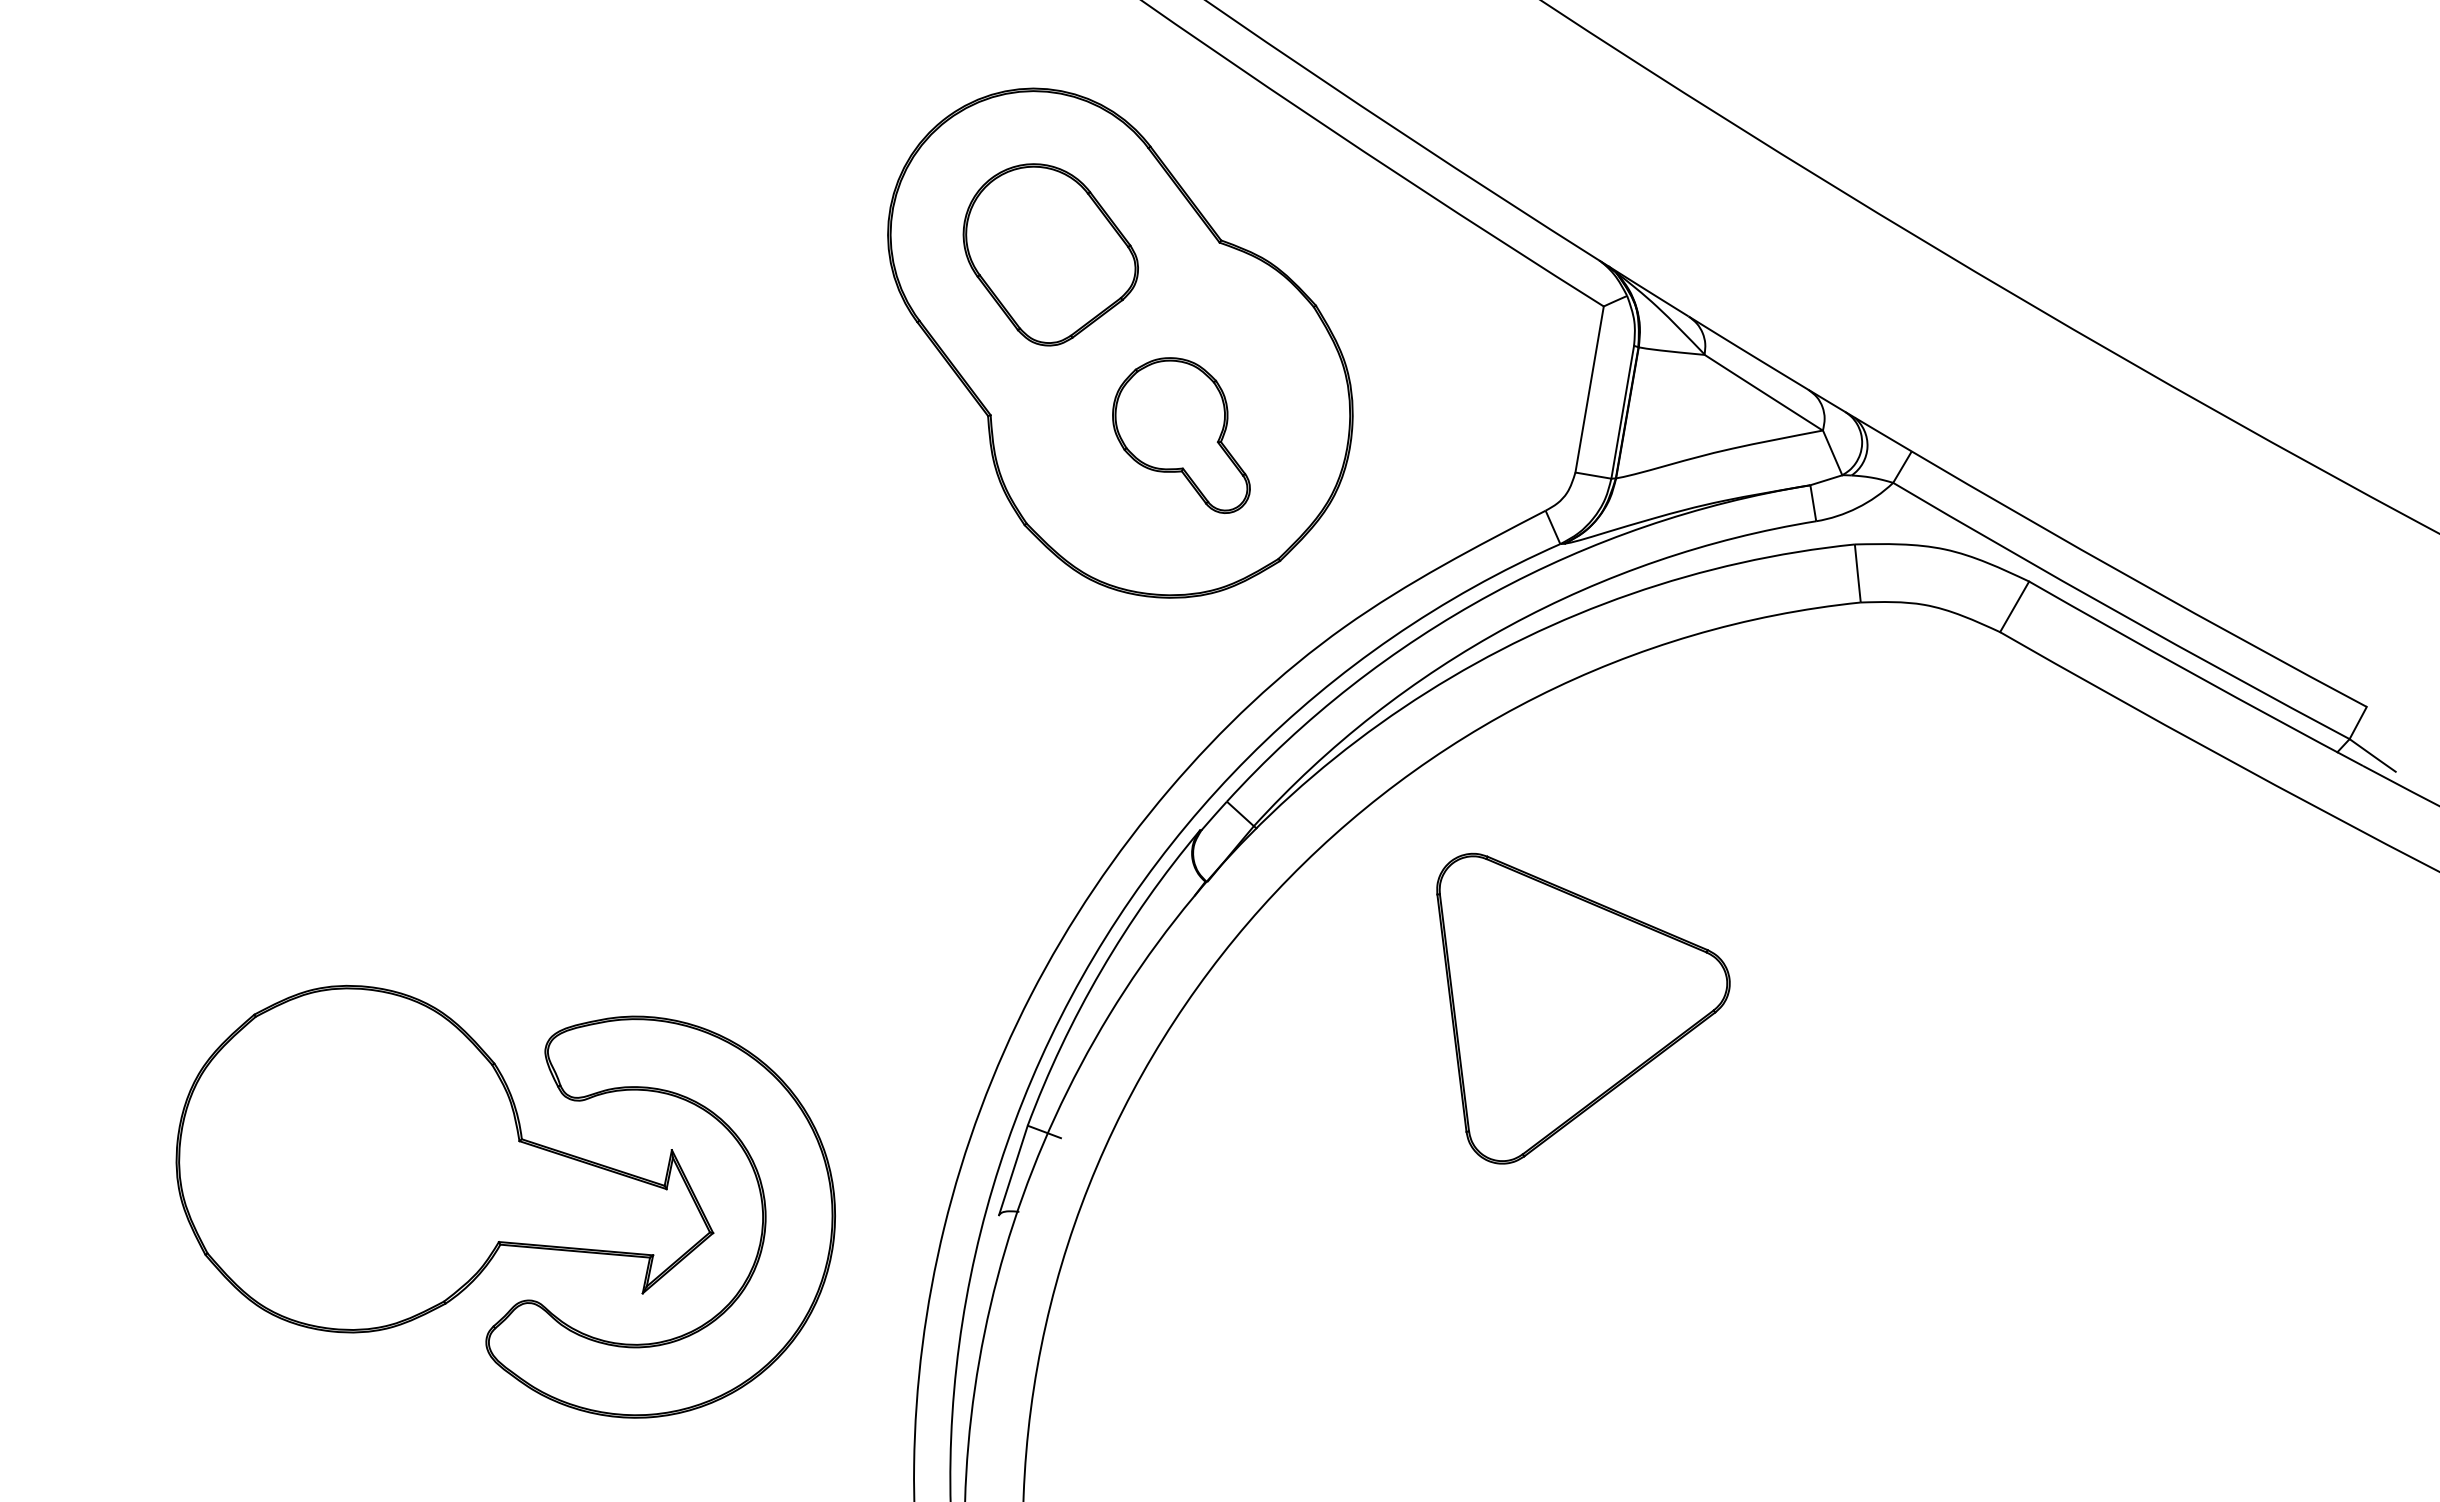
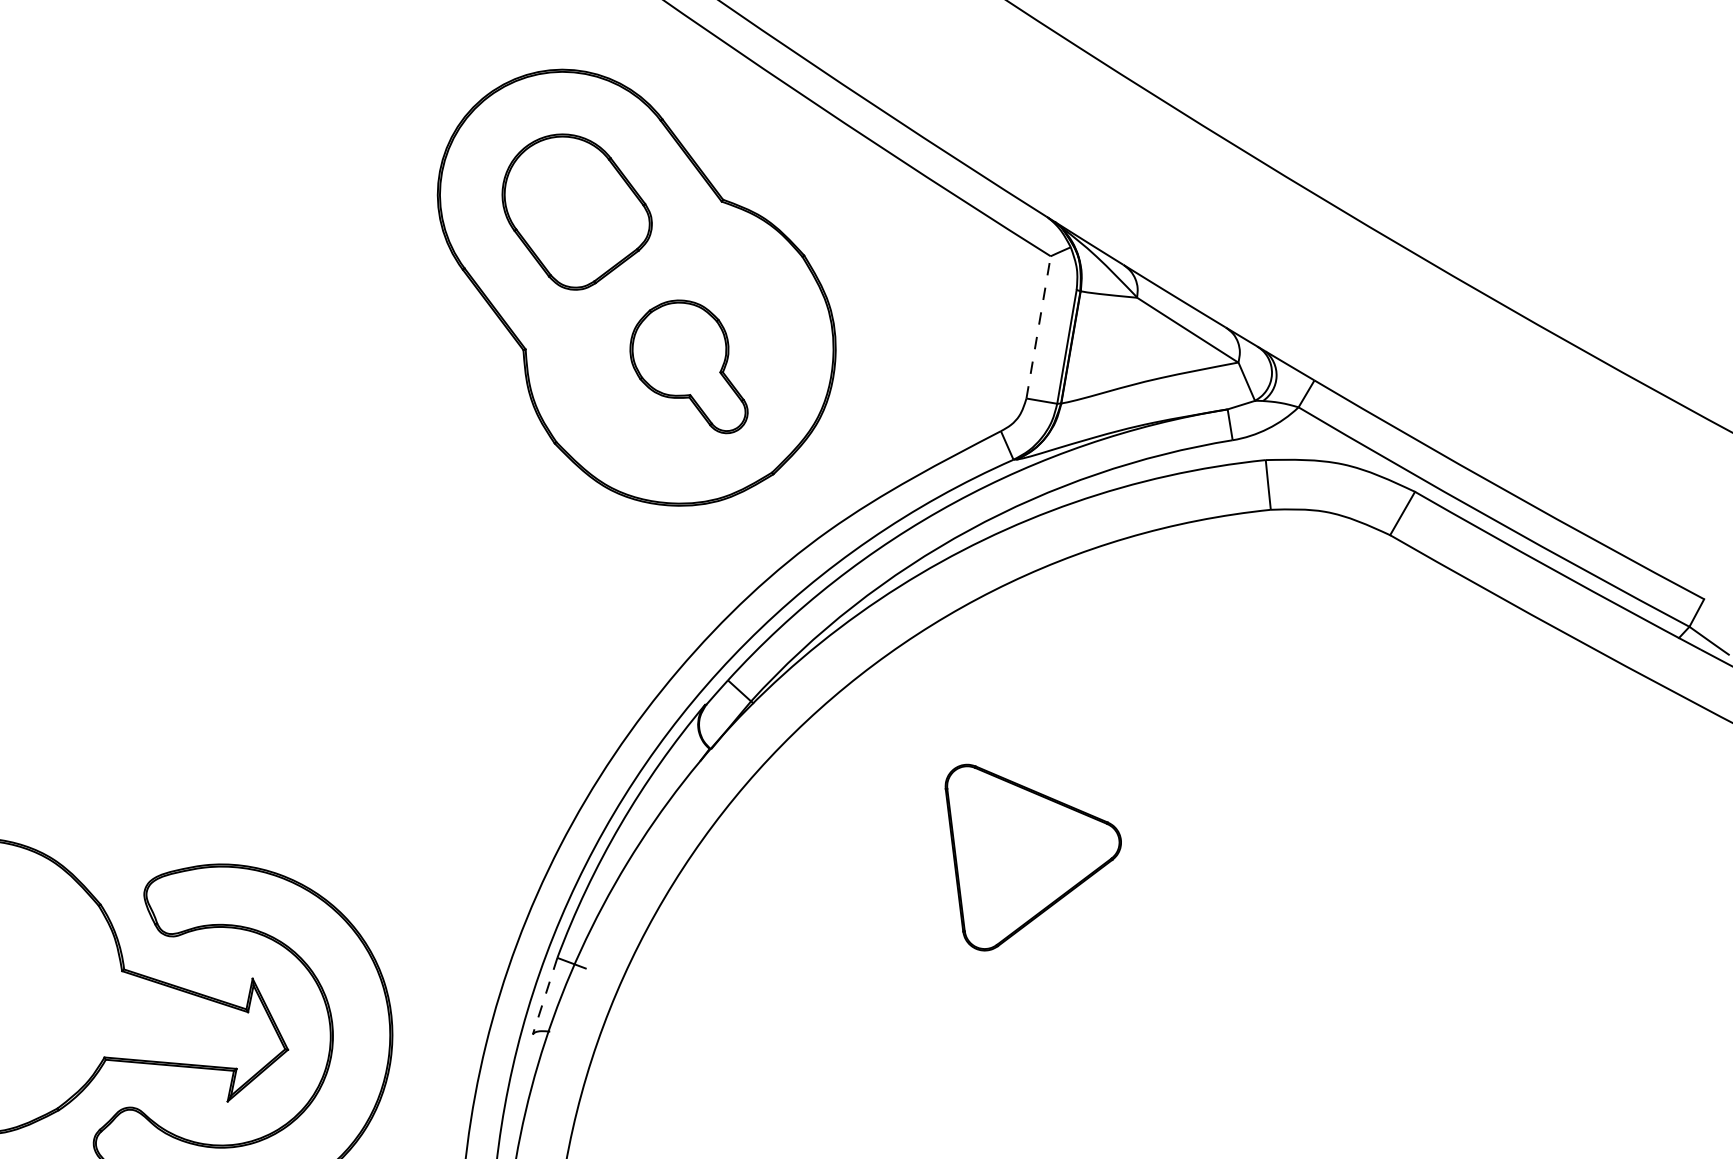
line: (1589, 389) -> (1038, 327), solid -> dashed
part: (1583, 1008) -> (1033, 857), size x0.7
line: (1013, 1170) -> (545, 996), solid -> dashed

